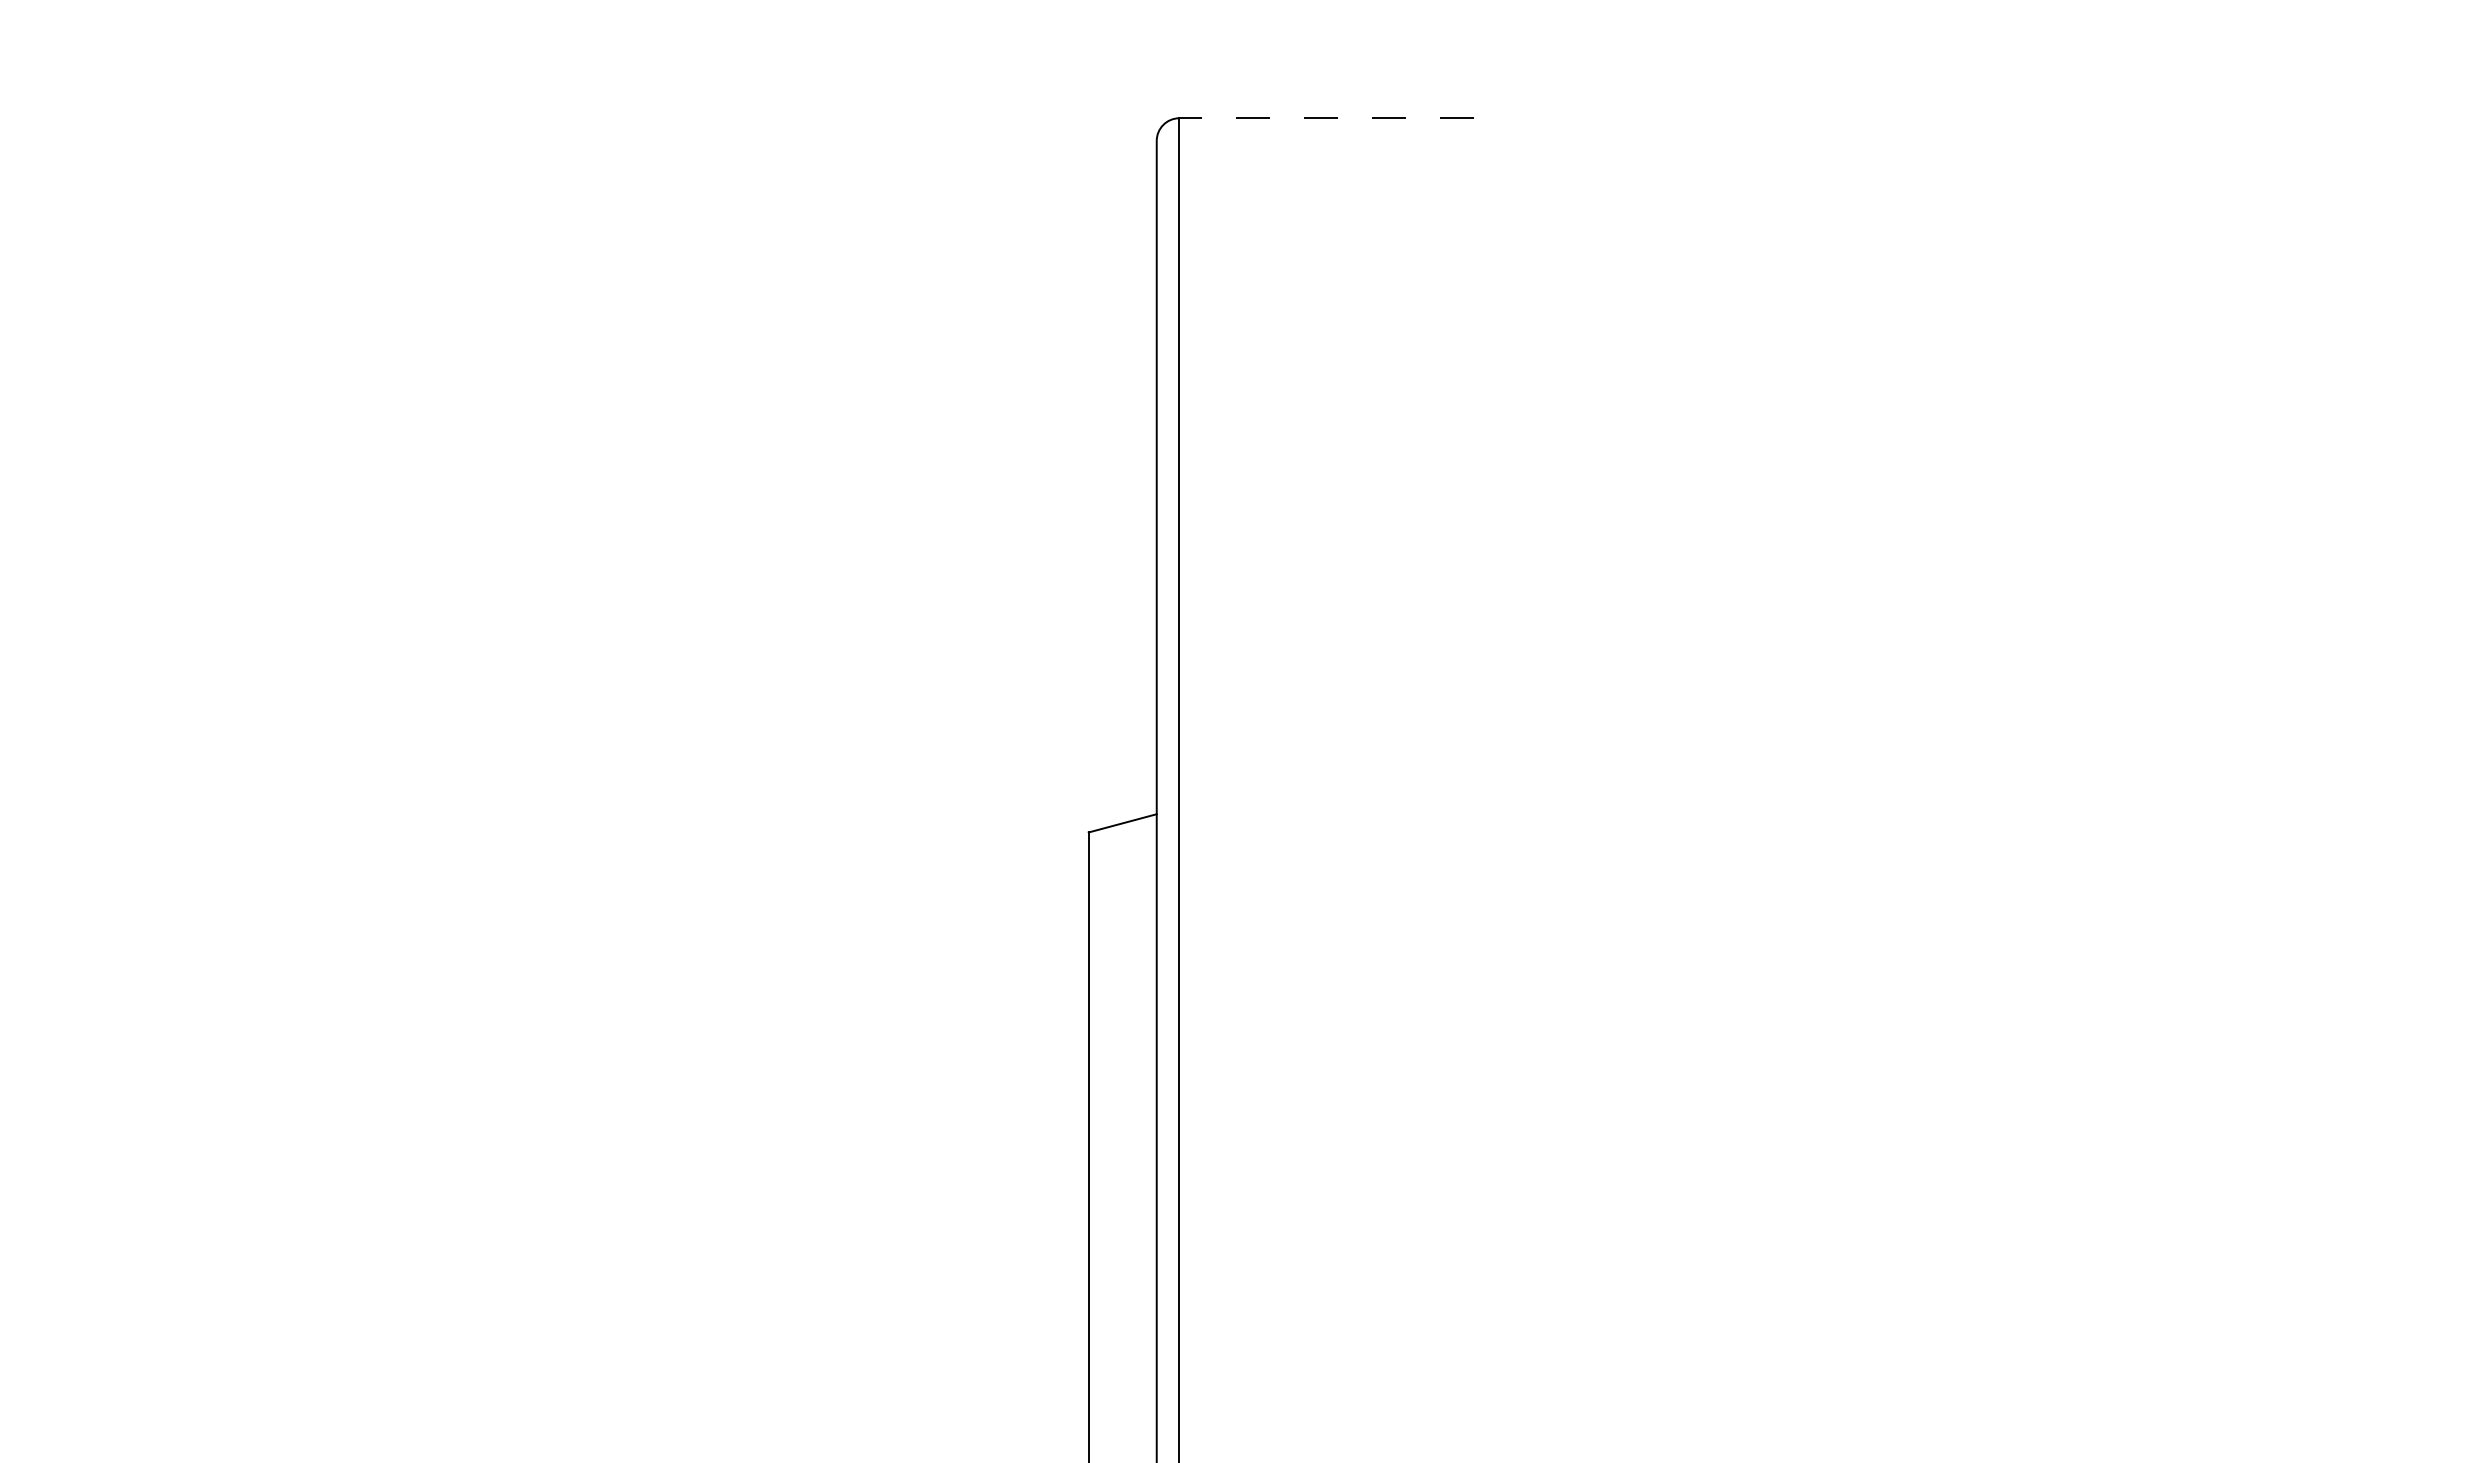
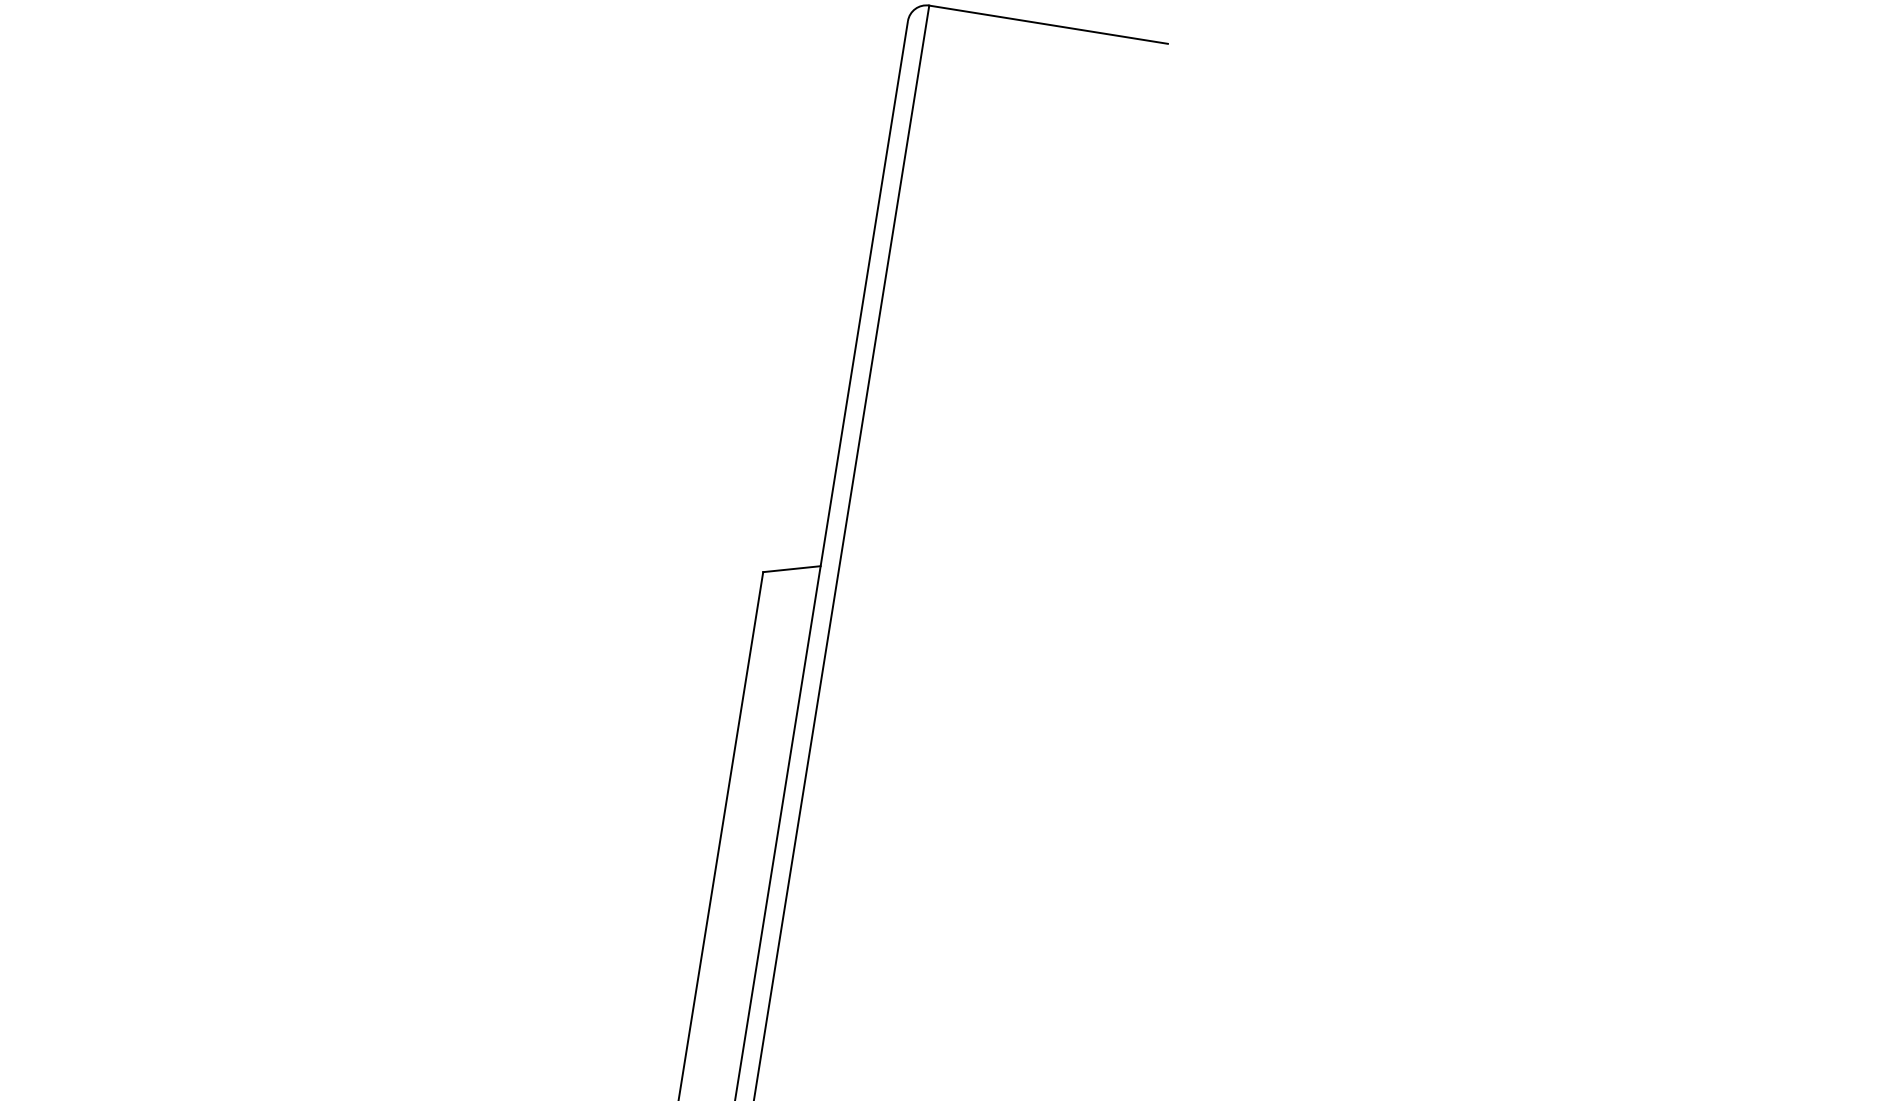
line: (1326, 118) -> (1048, 24), dashed -> solid

